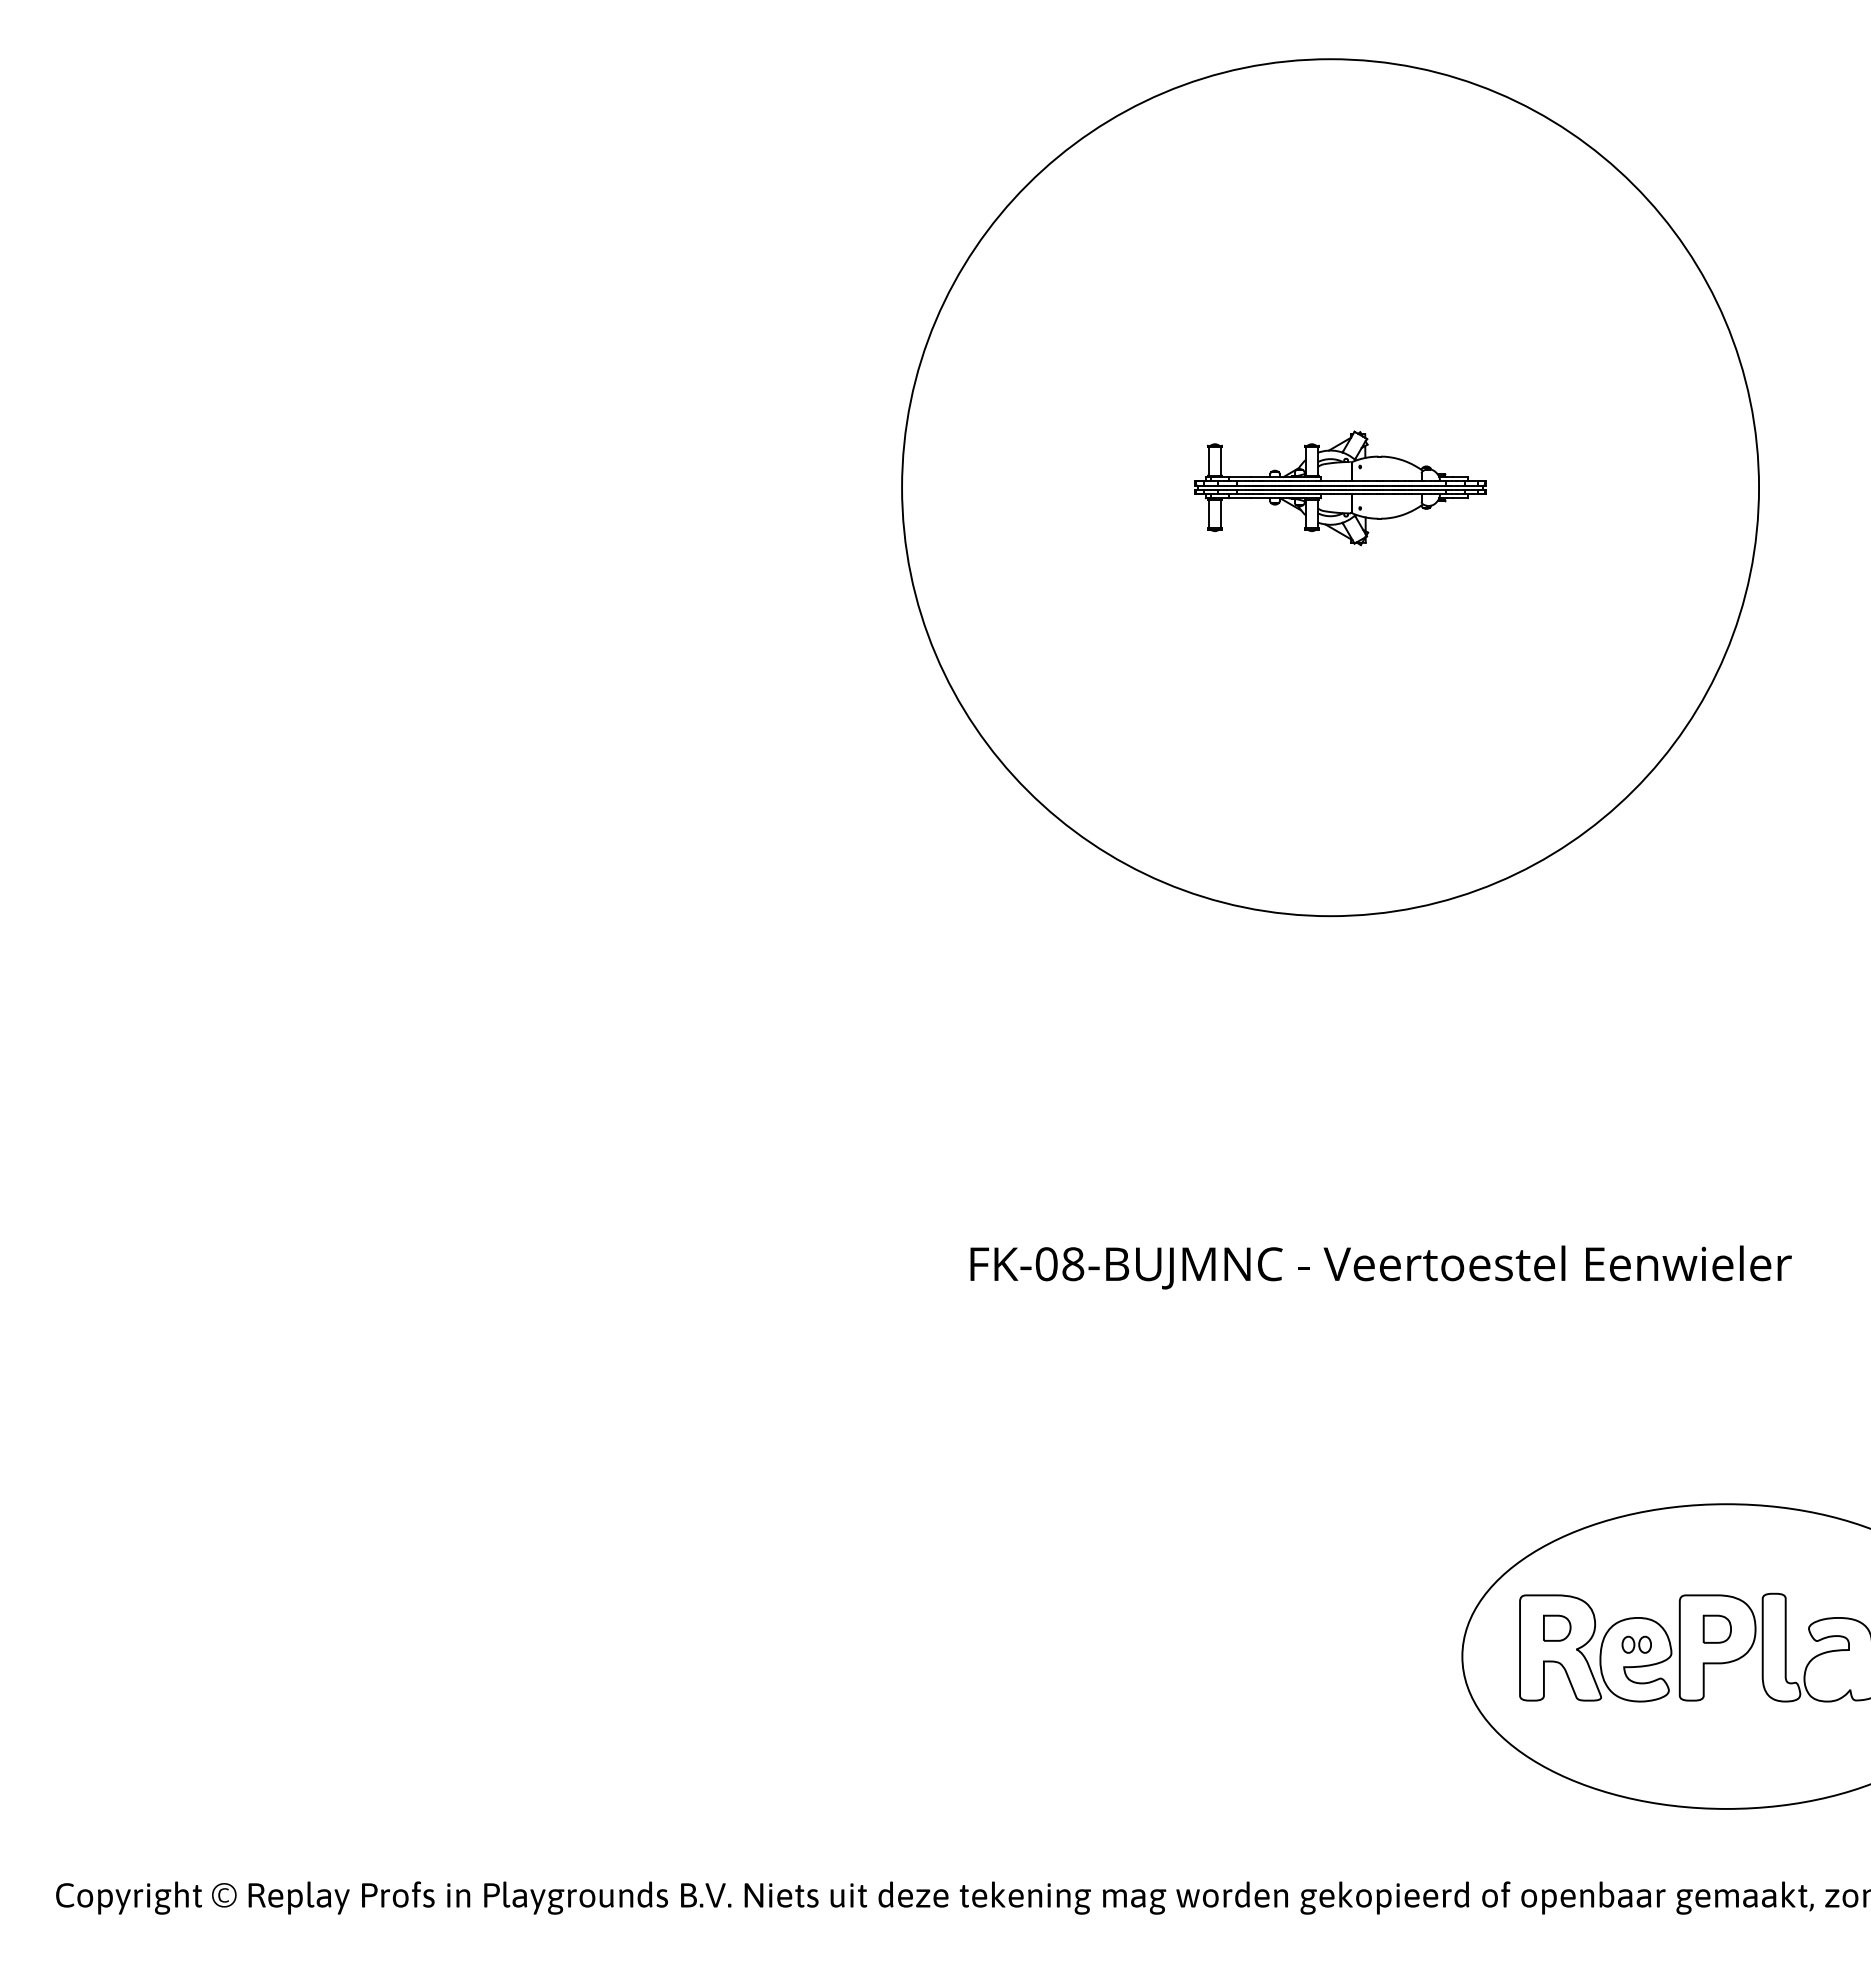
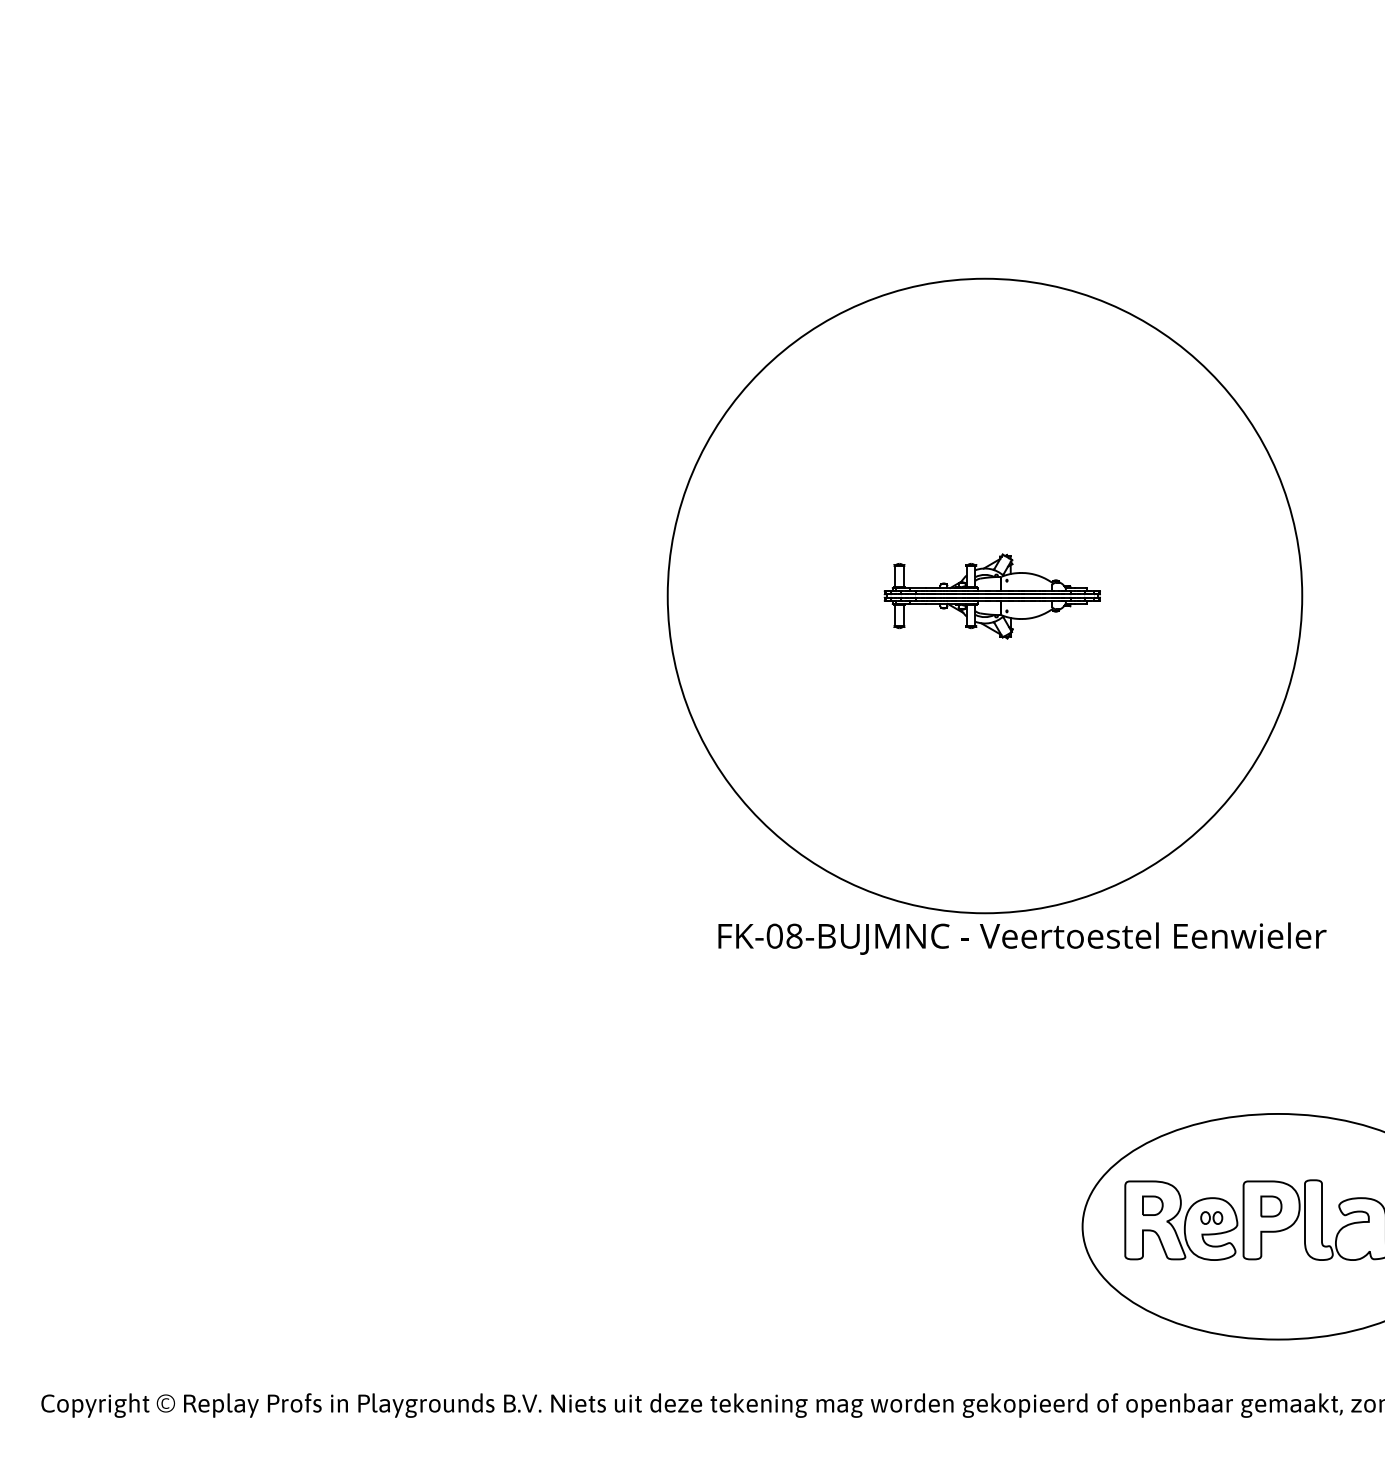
part: (1330, 487) -> (984, 595), moved

